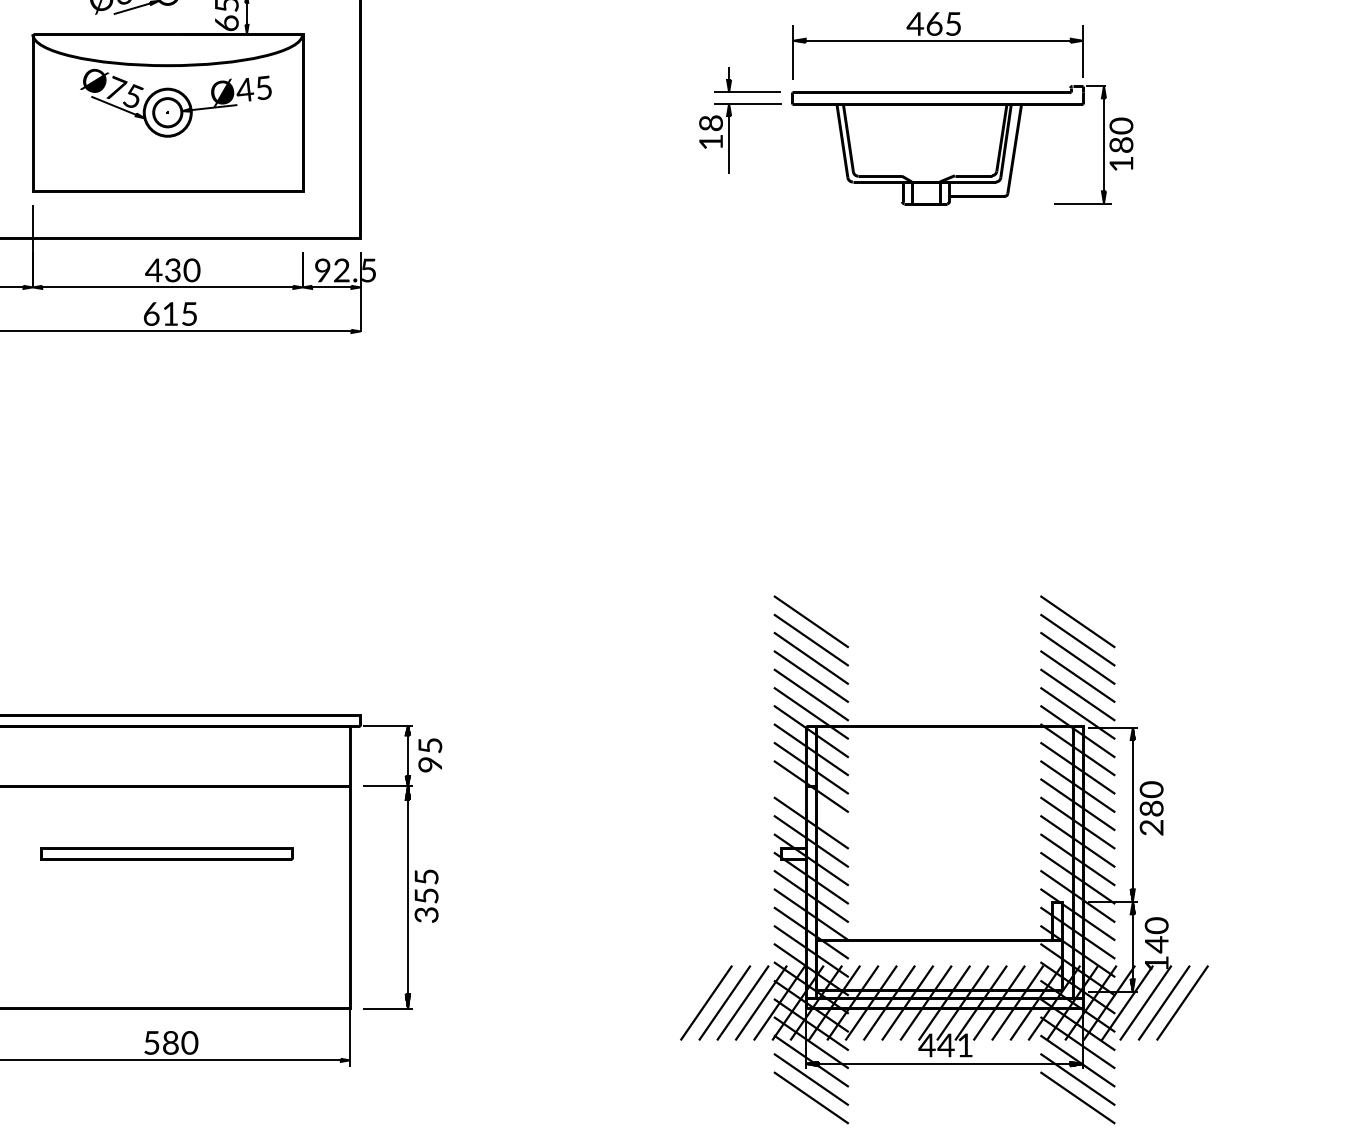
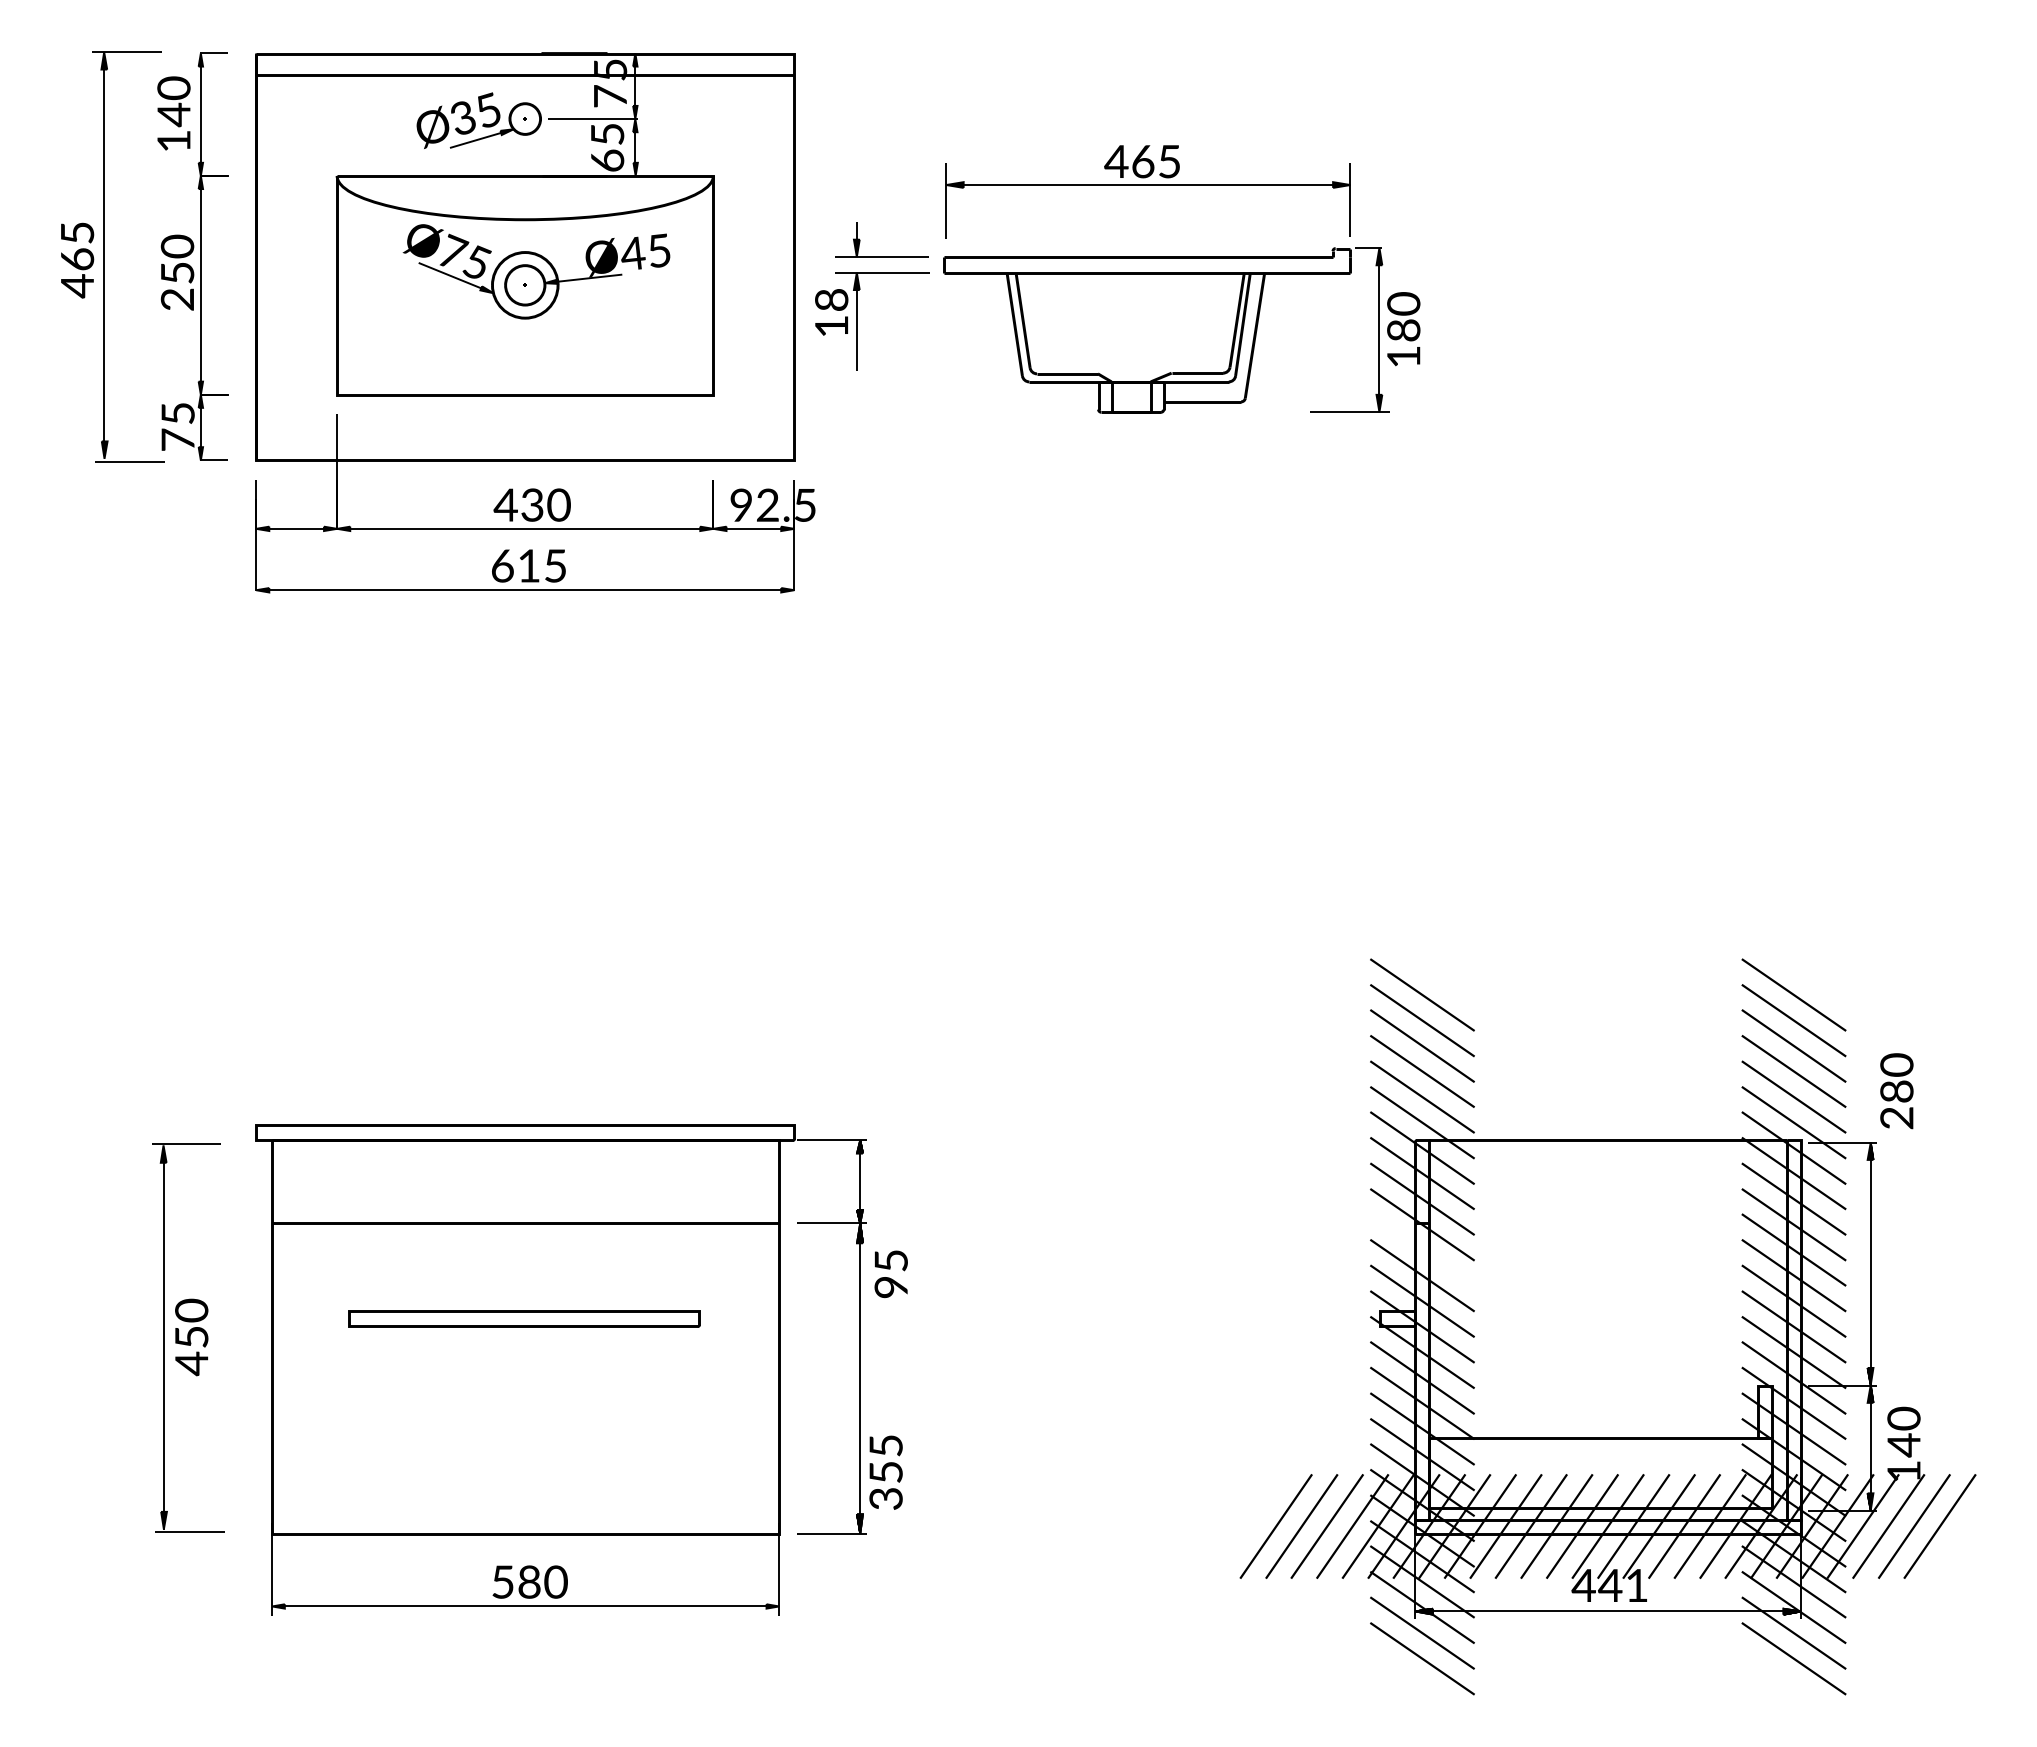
part: (916, 108) -> (1117, 279), moved
text: (429, 755) -> (890, 1274), moved
text: (1151, 808) -> (1896, 1091), moved
text: (426, 896) -> (885, 1472), moved

